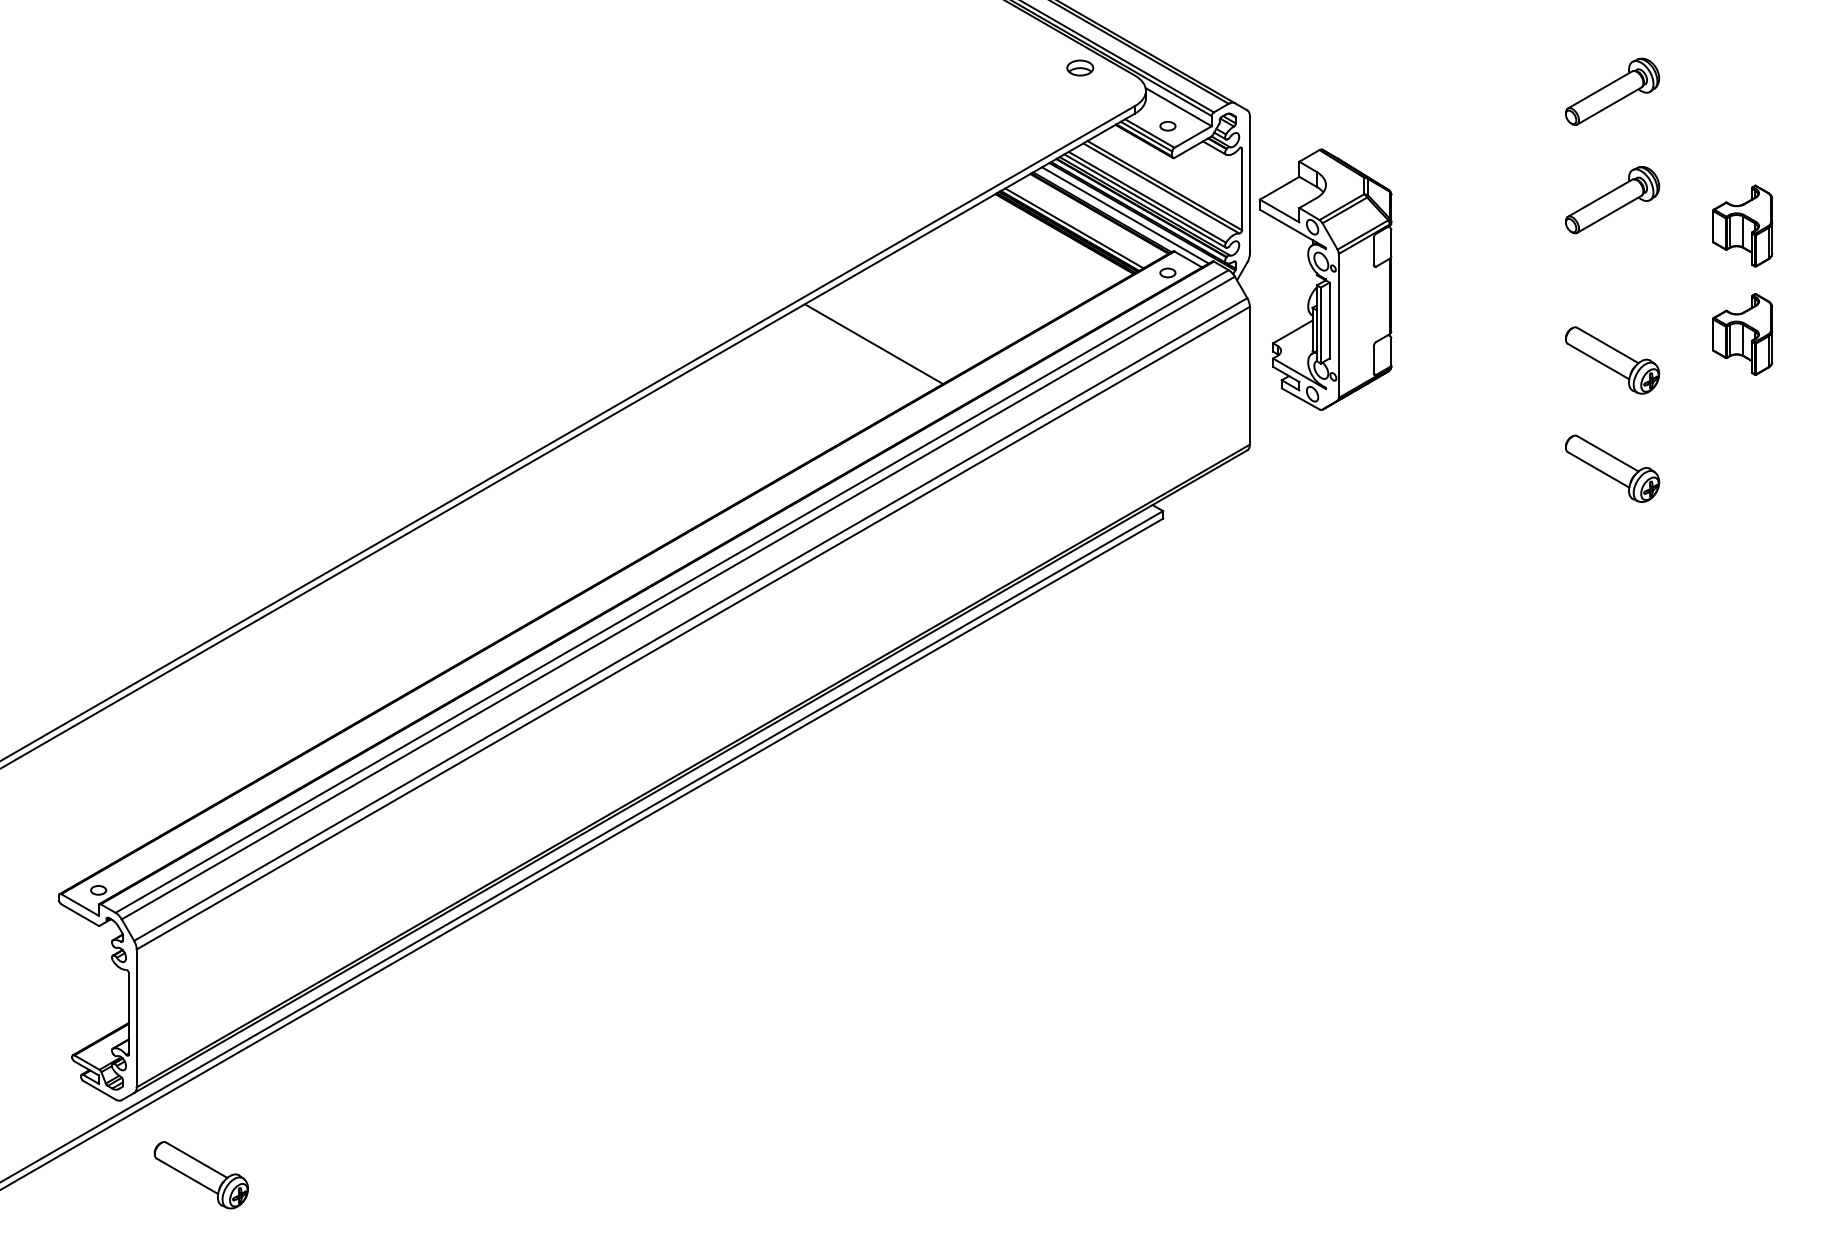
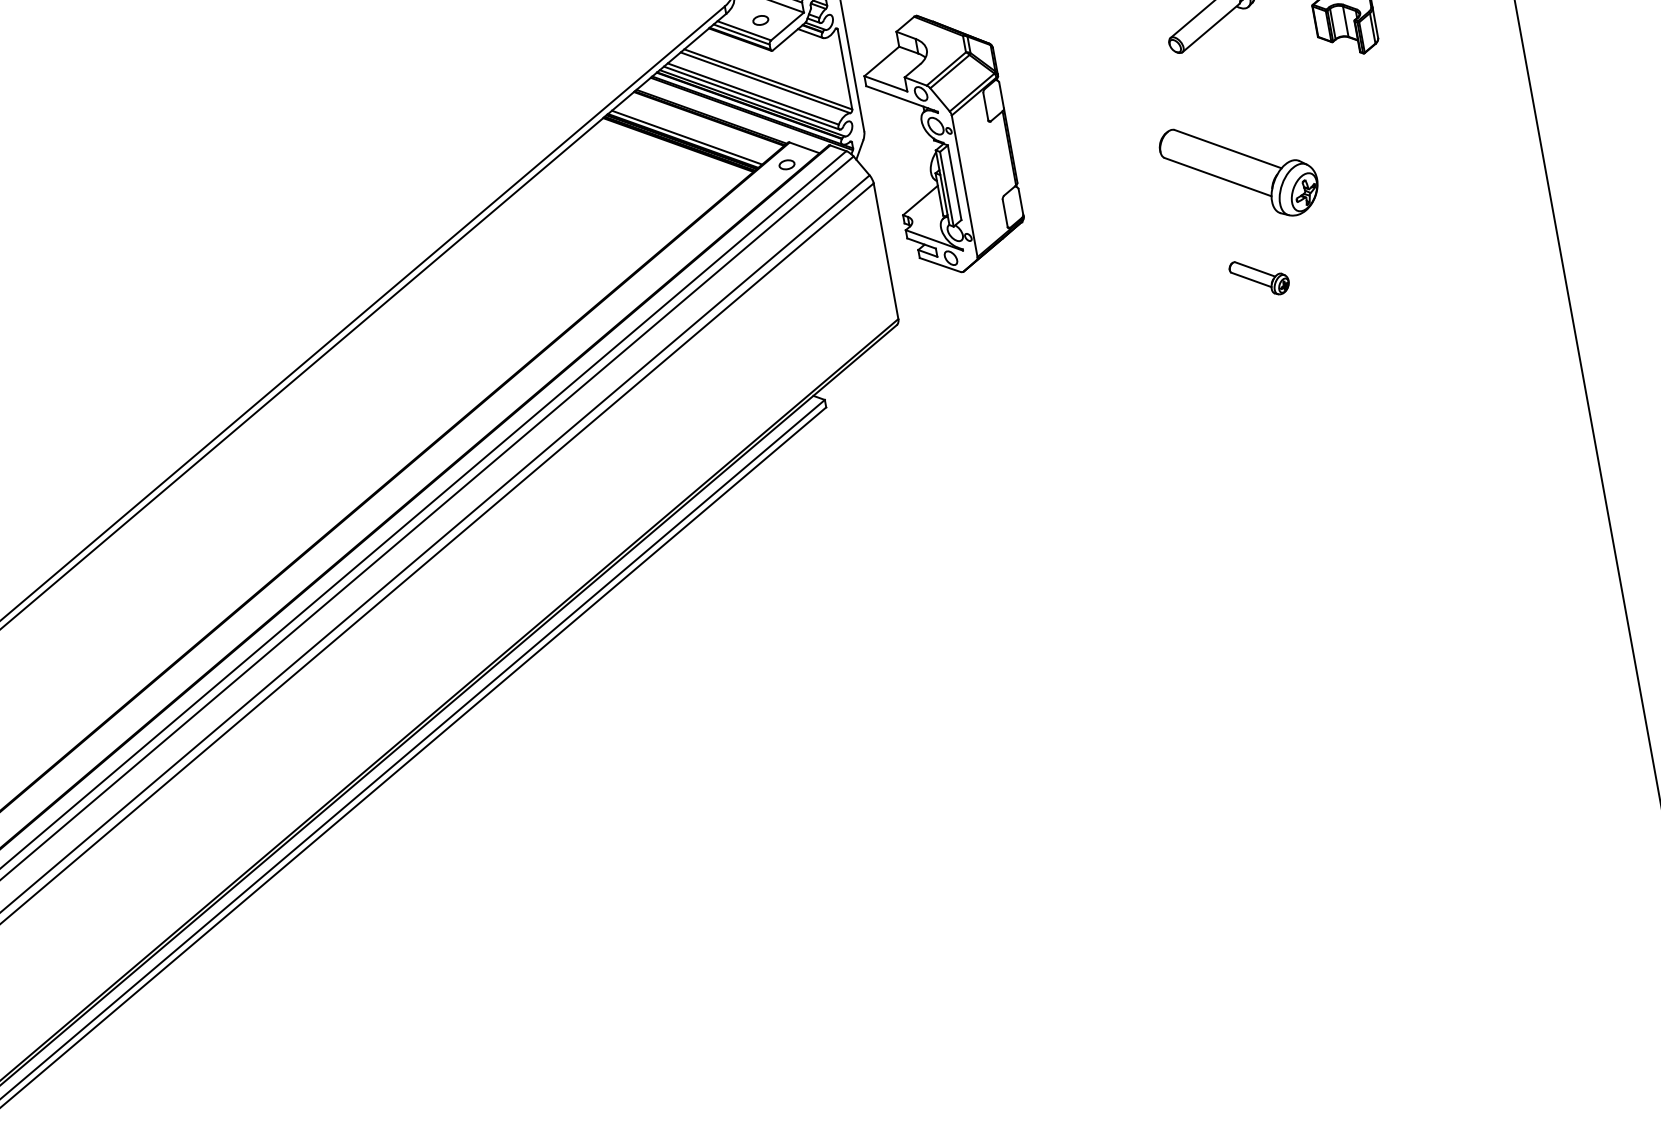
line: (1125, 215) -> (735, 115), removed
part: (1742, 334) -> (1363, 122), removed
line: (873, 344) -> (510, 287), removed
part: (1612, 360) -> (1240, 171), size x1.6
part: (1612, 468) -> (1259, 277), size x0.6

